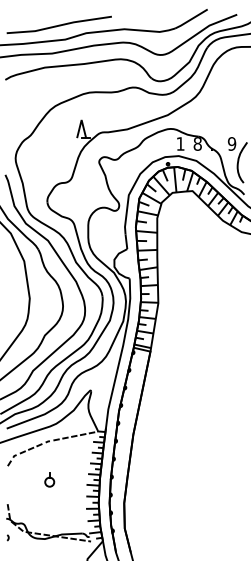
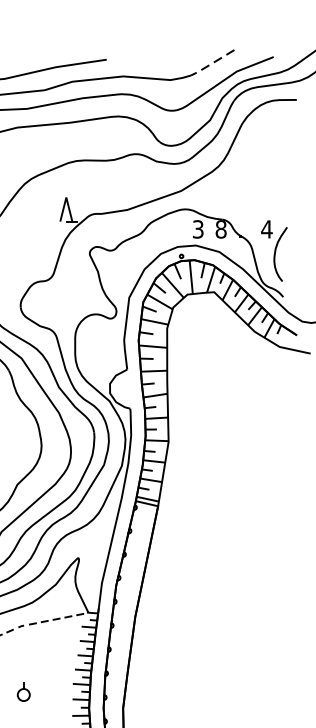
line: (190, 19) -> (211, 63), solid -> dashed
text: (180, 143) -> (198, 228), 1 -> 3
text: (231, 143) -> (266, 228), 9 -> 4
part: (49, 479) -> (23, 691), moved

